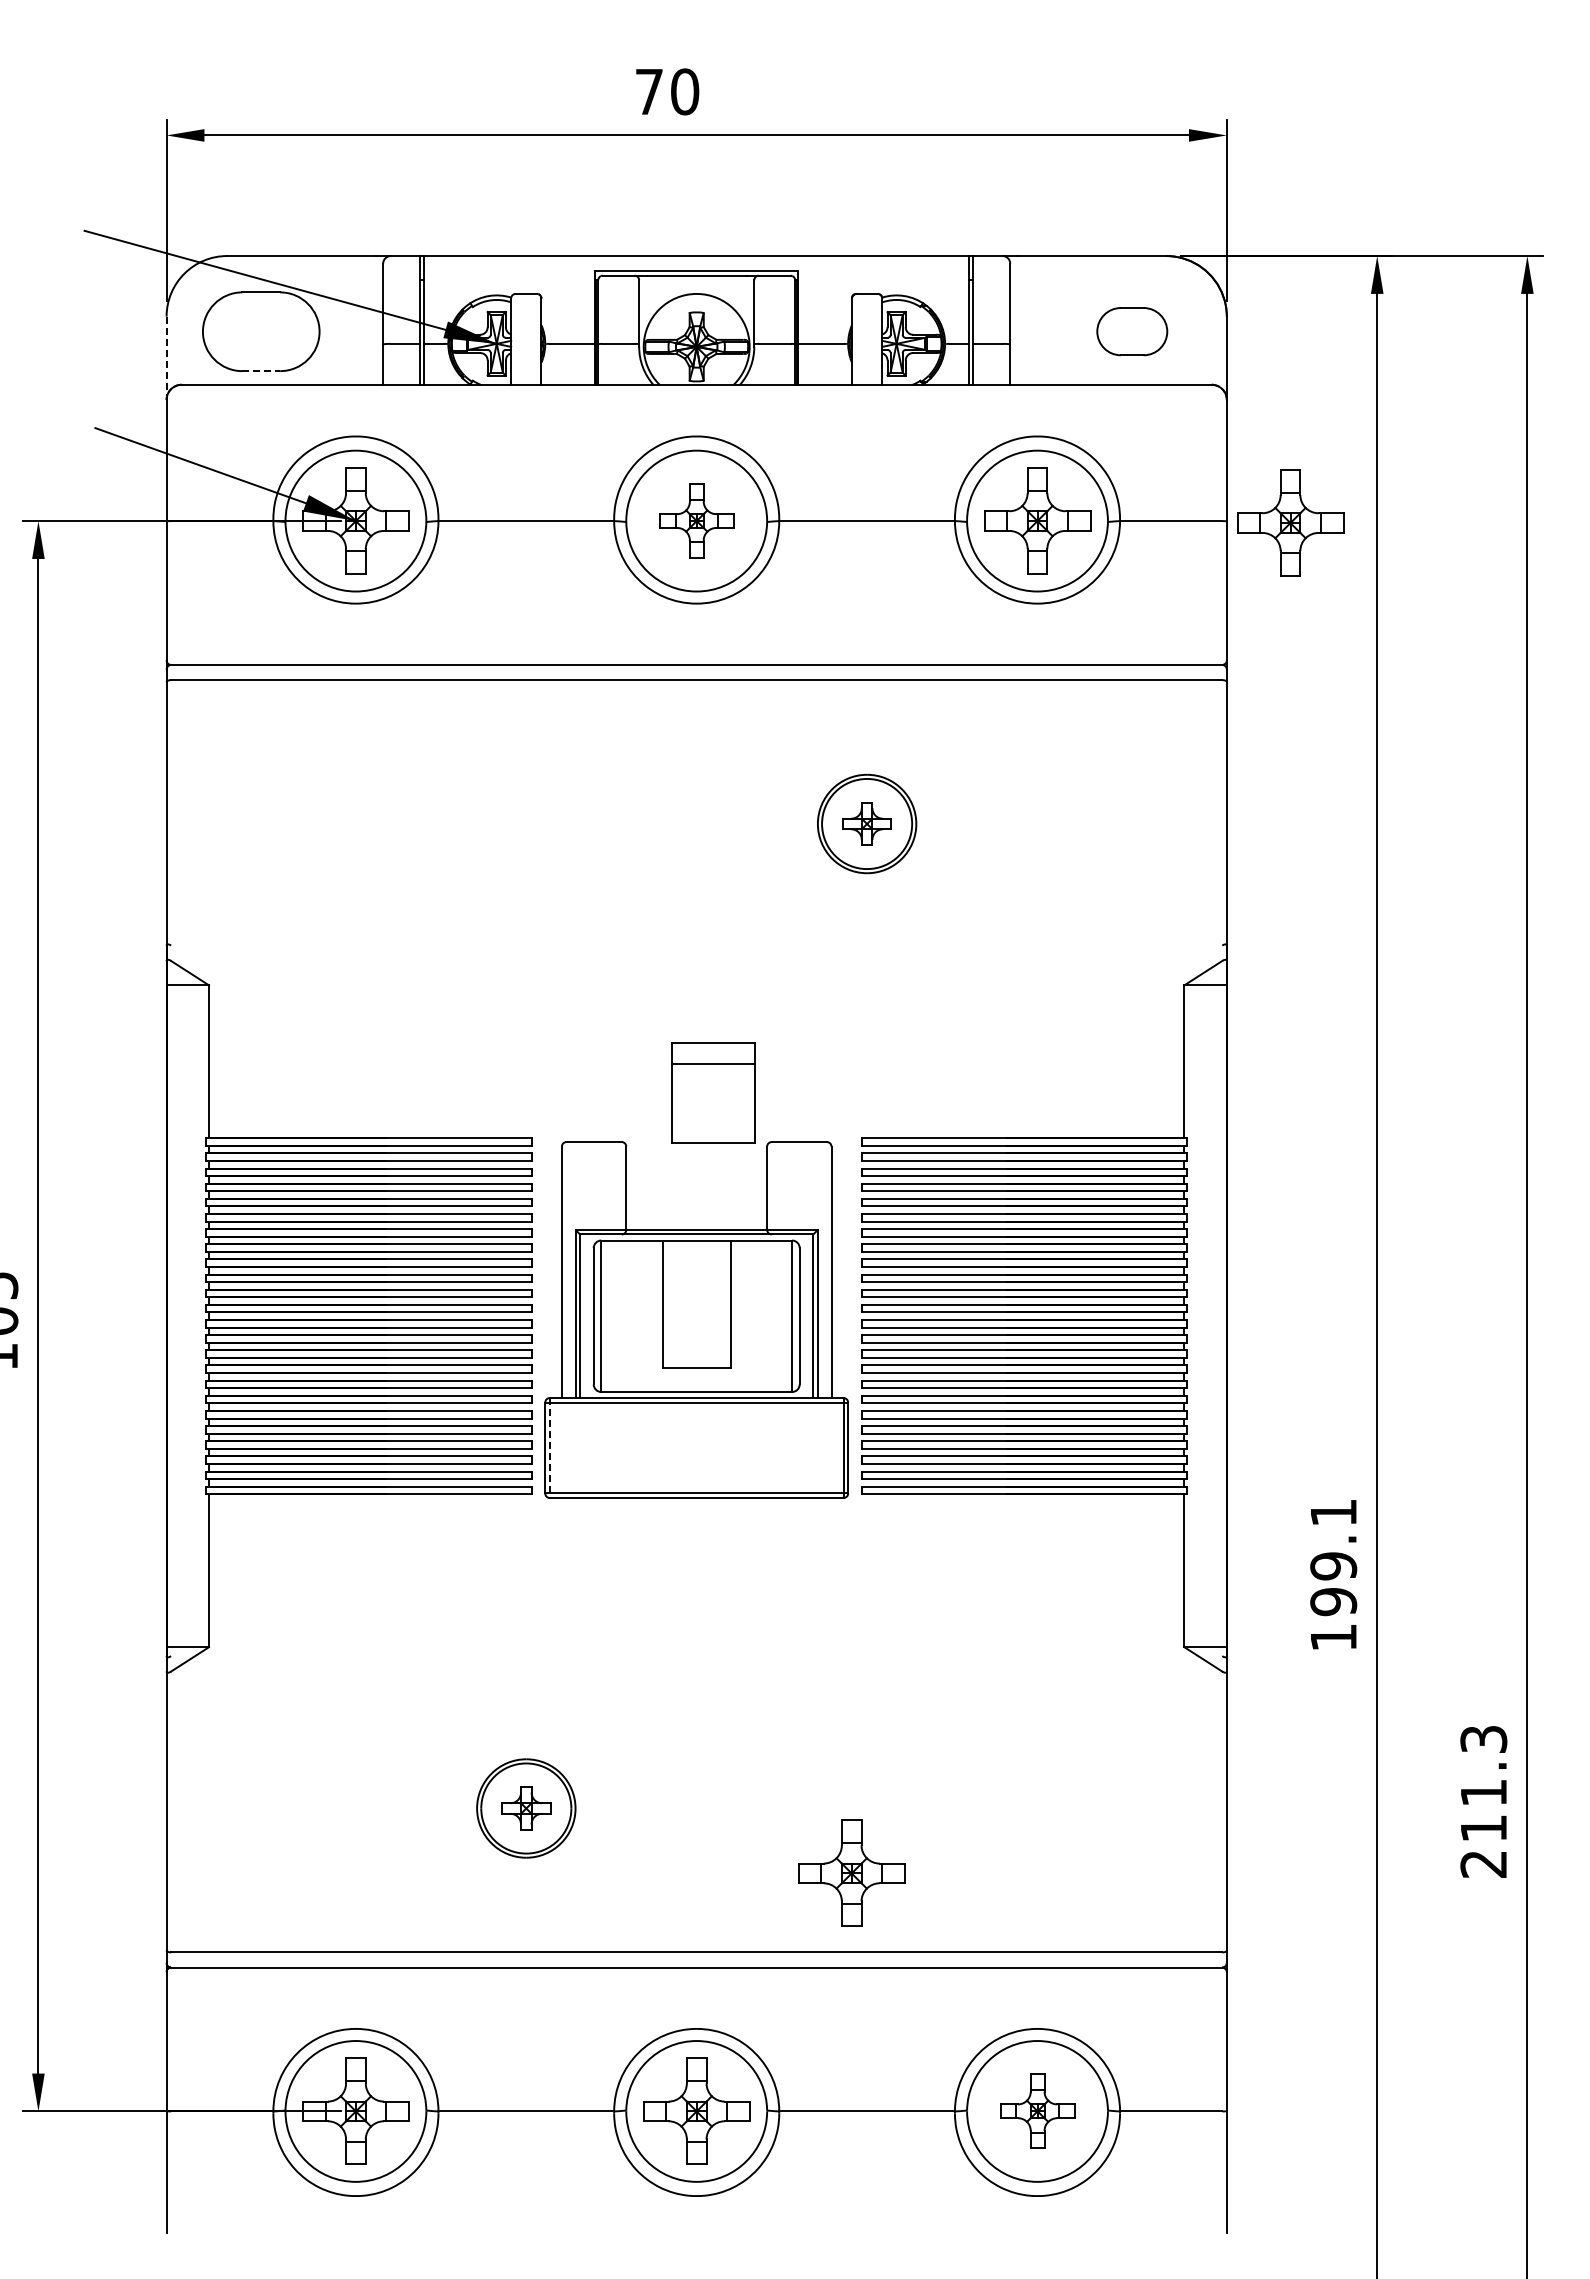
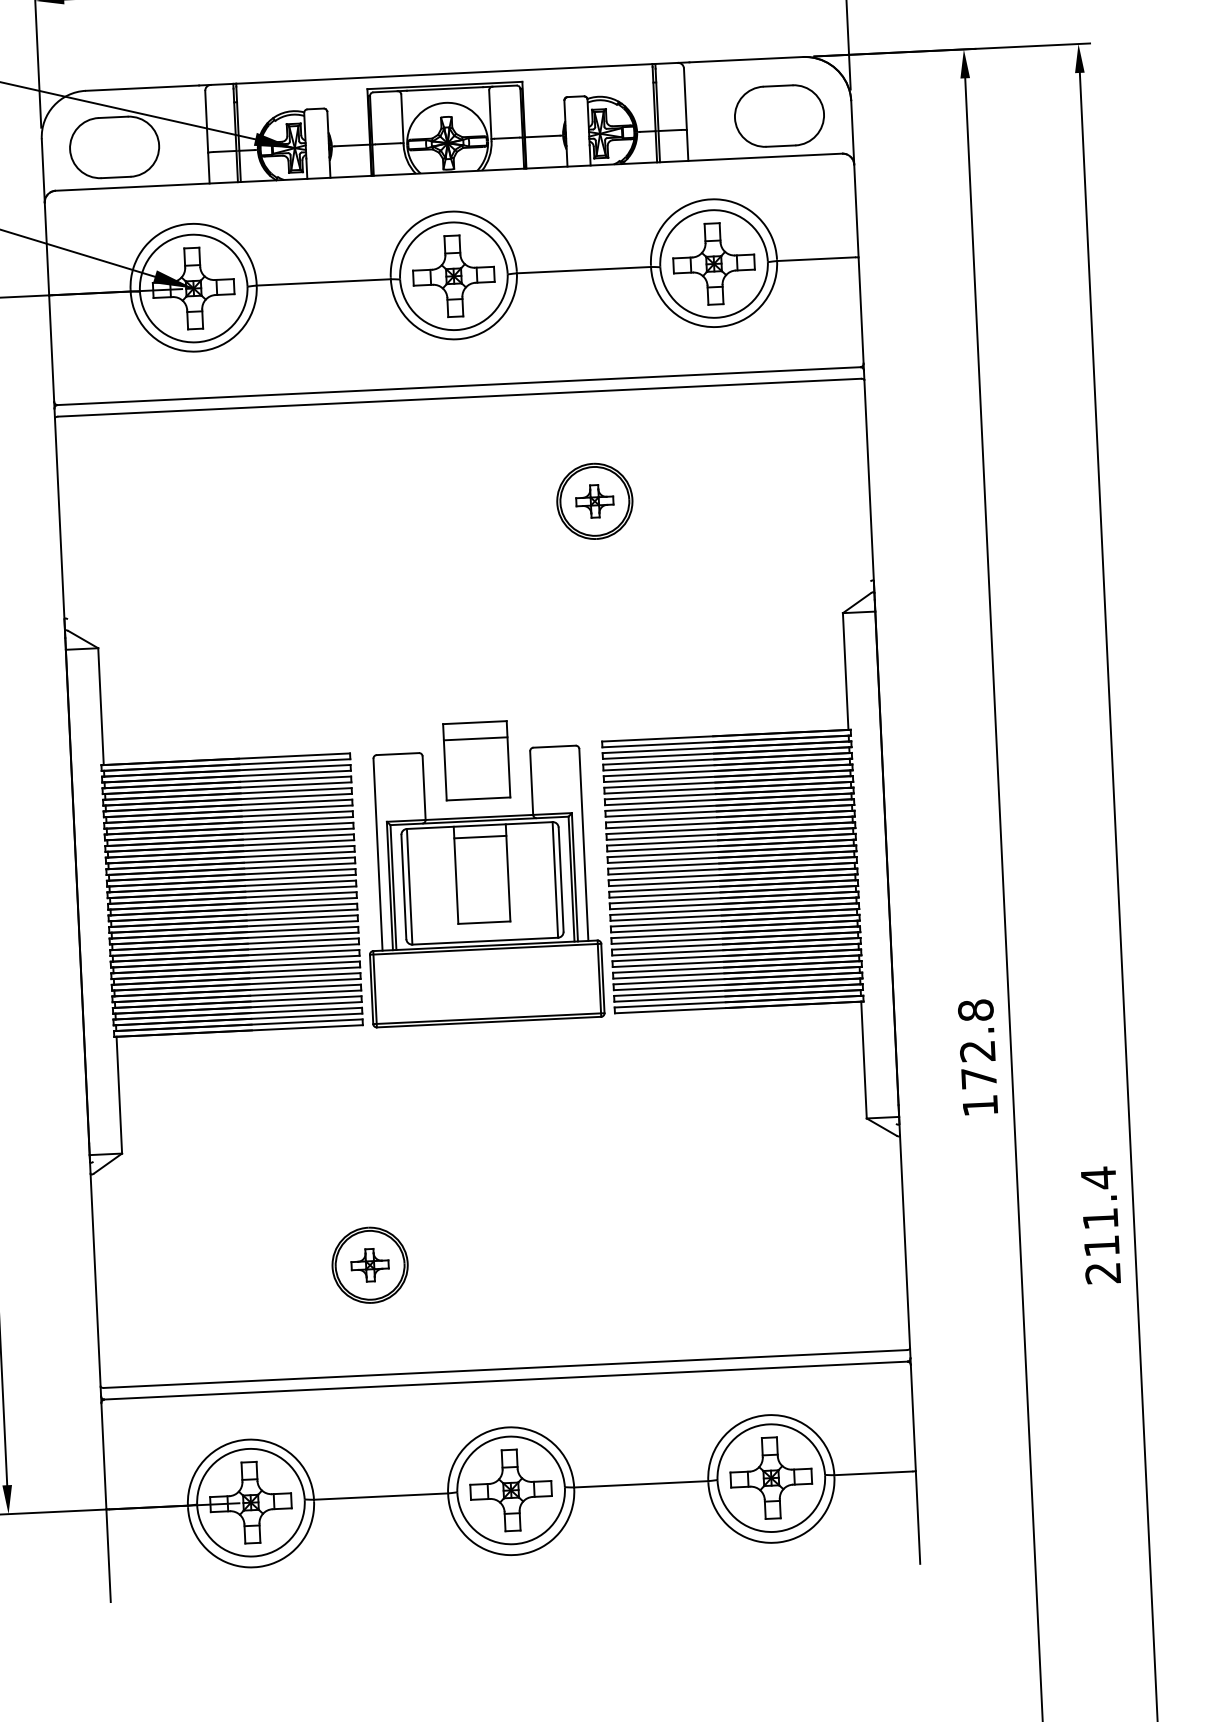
part: (1132, 331) -> (779, 115), size x1.67
line: (166, 358) -> (43, 171), dashed -> solid
line: (261, 371) -> (116, 177), dashed -> solid
part: (696, 520) -> (453, 275), size x1.43
part: (1290, 522) -> (907, 255), removed
part: (713, 1092) -> (476, 760), moved
line: (696, 1255) -> (480, 836), added
line: (549, 1448) -> (374, 989), dashed -> solid
text: (1333, 1557) -> (977, 1044), 199.1 -> 172.8
text: (1483, 1739) -> (1098, 1178), 211.3 -> 211.4
part: (851, 1872) -> (620, 1302), removed
part: (1037, 2110) -> (771, 1477), size x1.43

